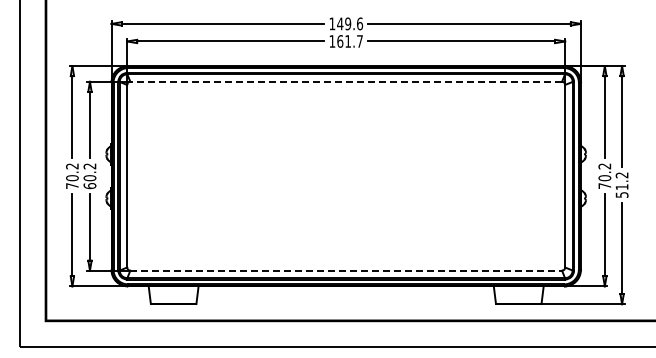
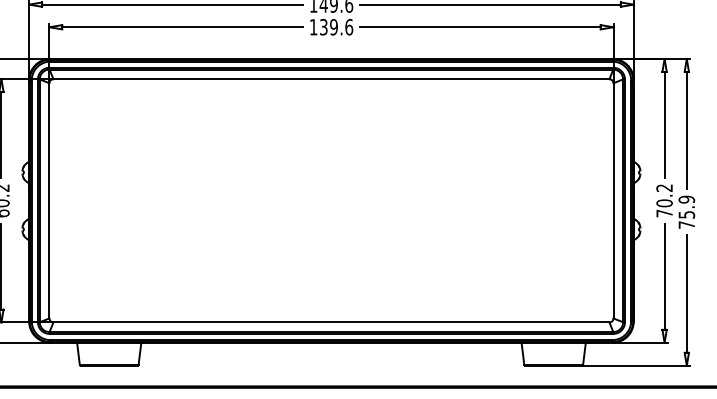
text: (350, 41) -> (336, 27), 161.7 -> 139.6
line: (346, 81) -> (331, 78), dashed -> solid
text: (621, 184) -> (686, 211), 51.2 -> 75.9
line: (346, 270) -> (331, 322), dashed -> solid

